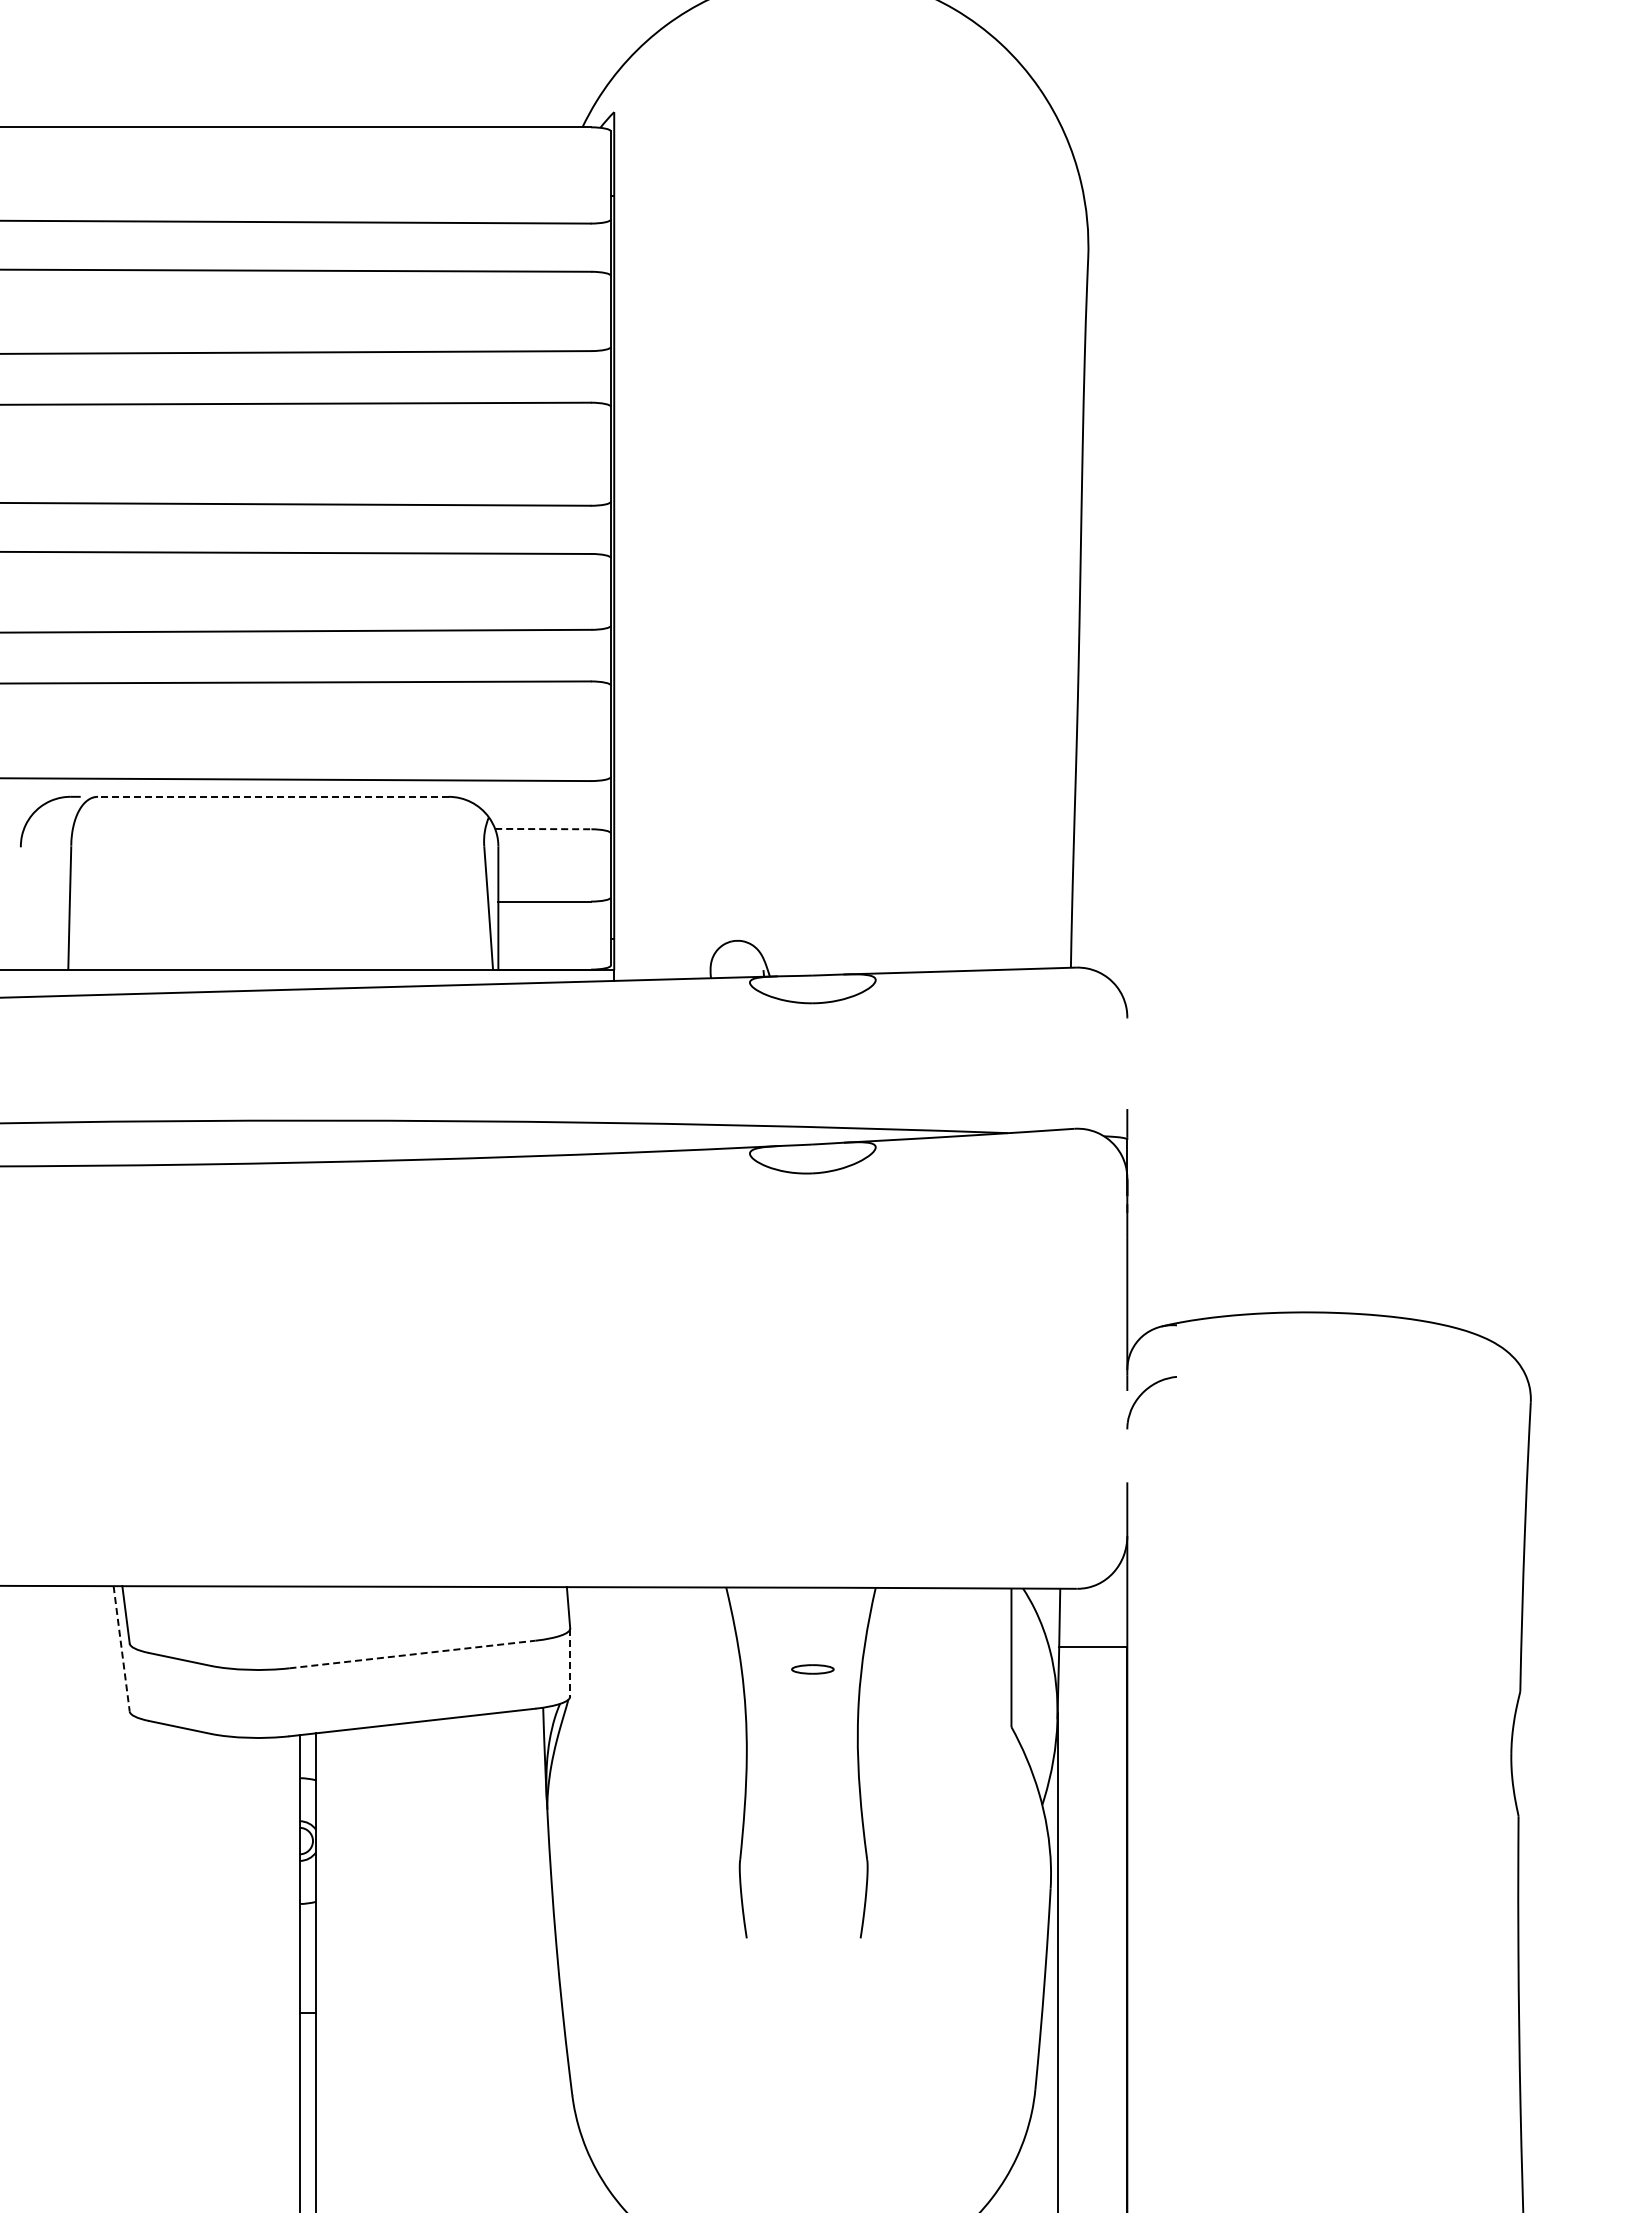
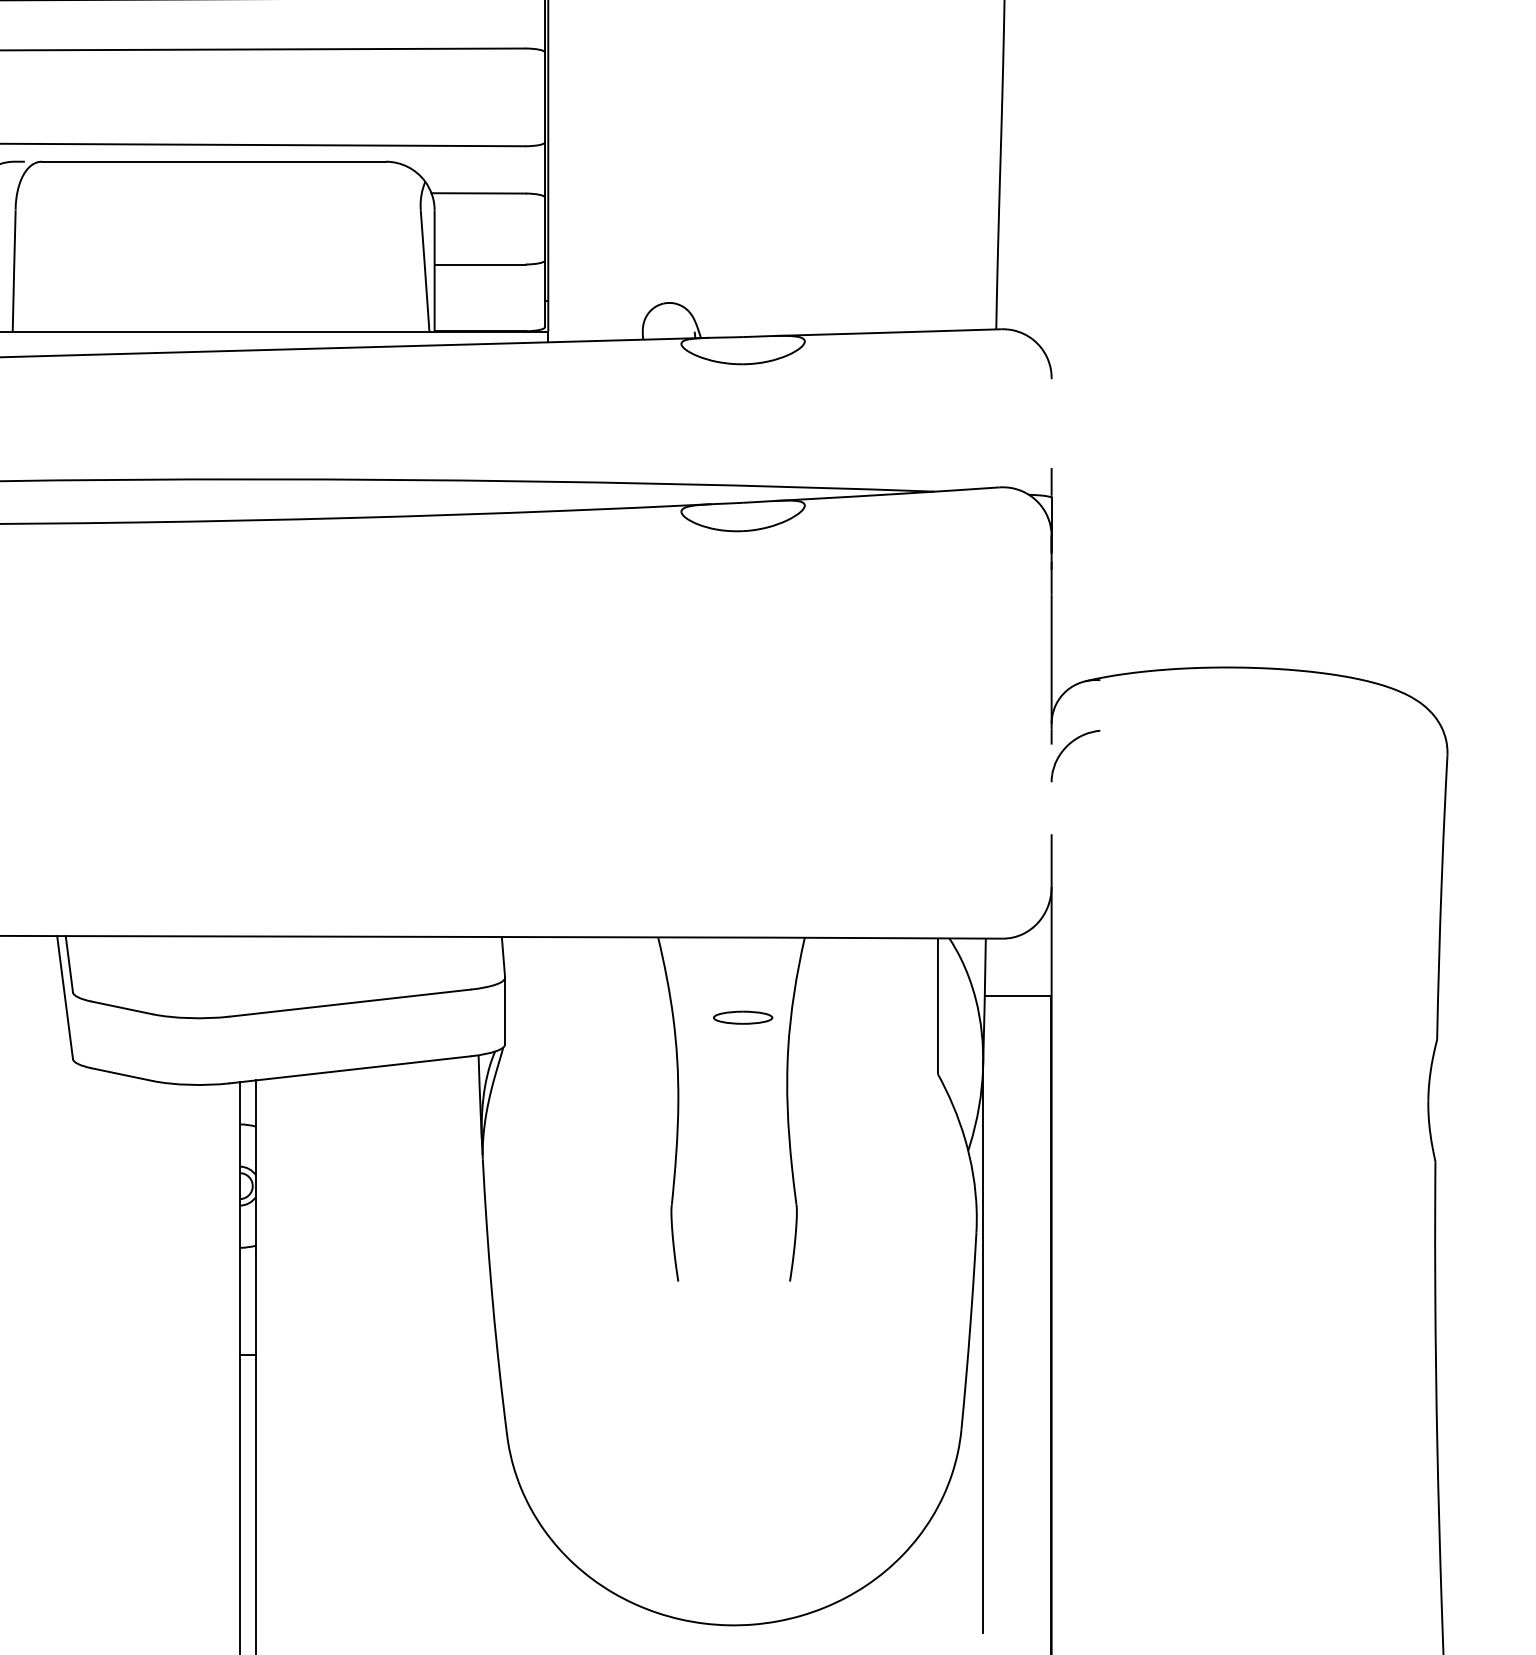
line: (272, 796) -> (213, 161), dashed -> solid
line: (543, 829) -> (478, 193), dashed -> solid
line: (121, 1649) -> (64, 998), dashed -> solid
line: (412, 1654) -> (350, 1003), dashed -> solid
line: (570, 1662) -> (505, 1010), dashed -> solid
part: (812, 1669) -> (742, 1017), size x1.43

